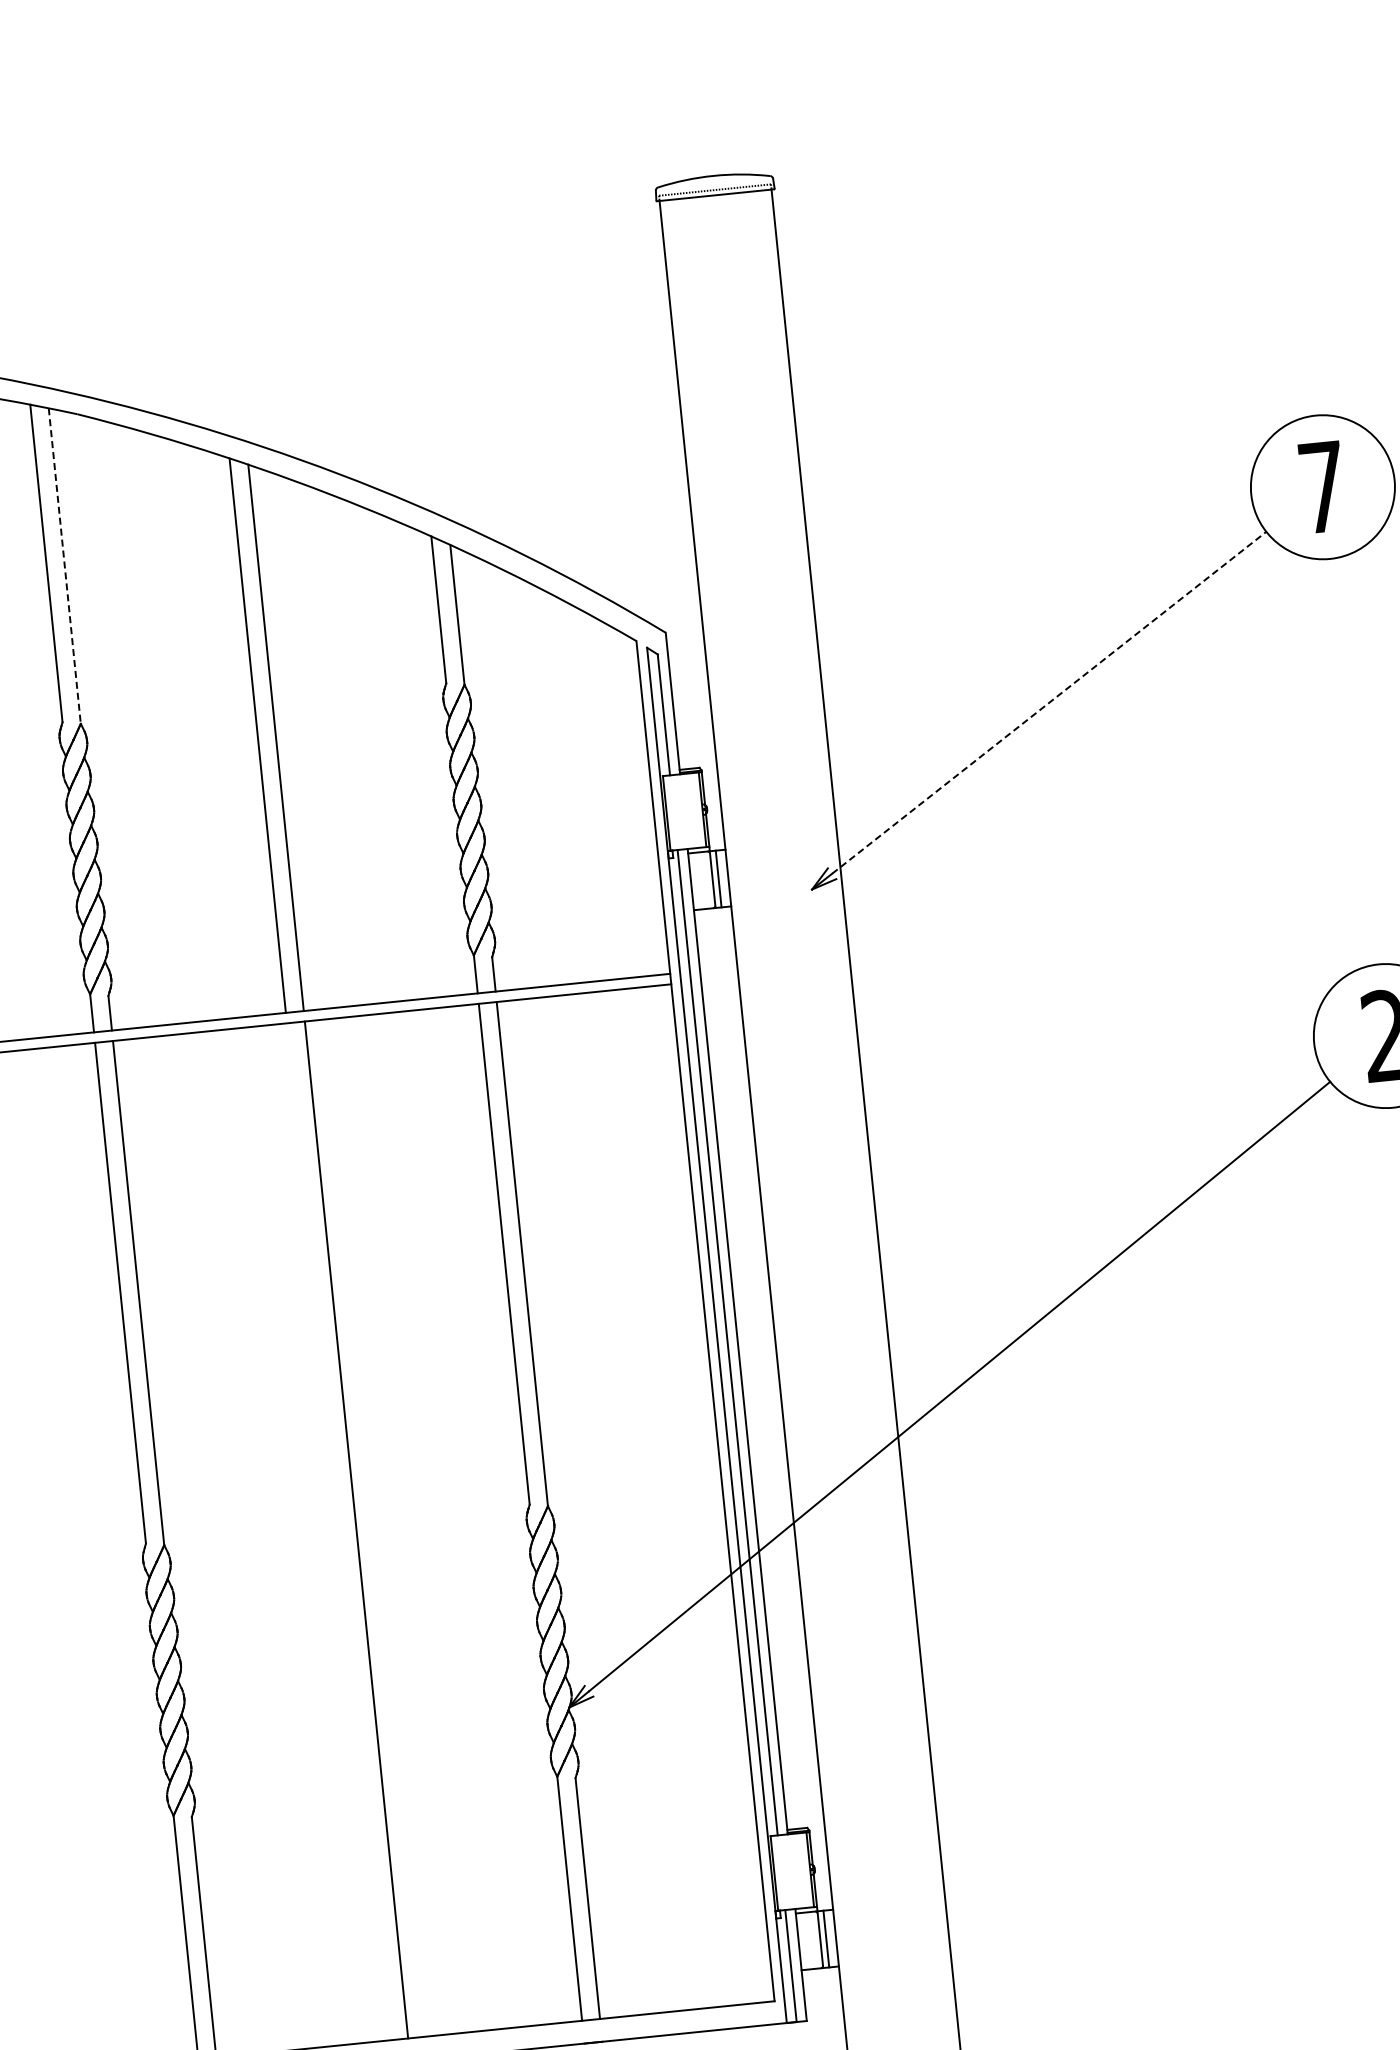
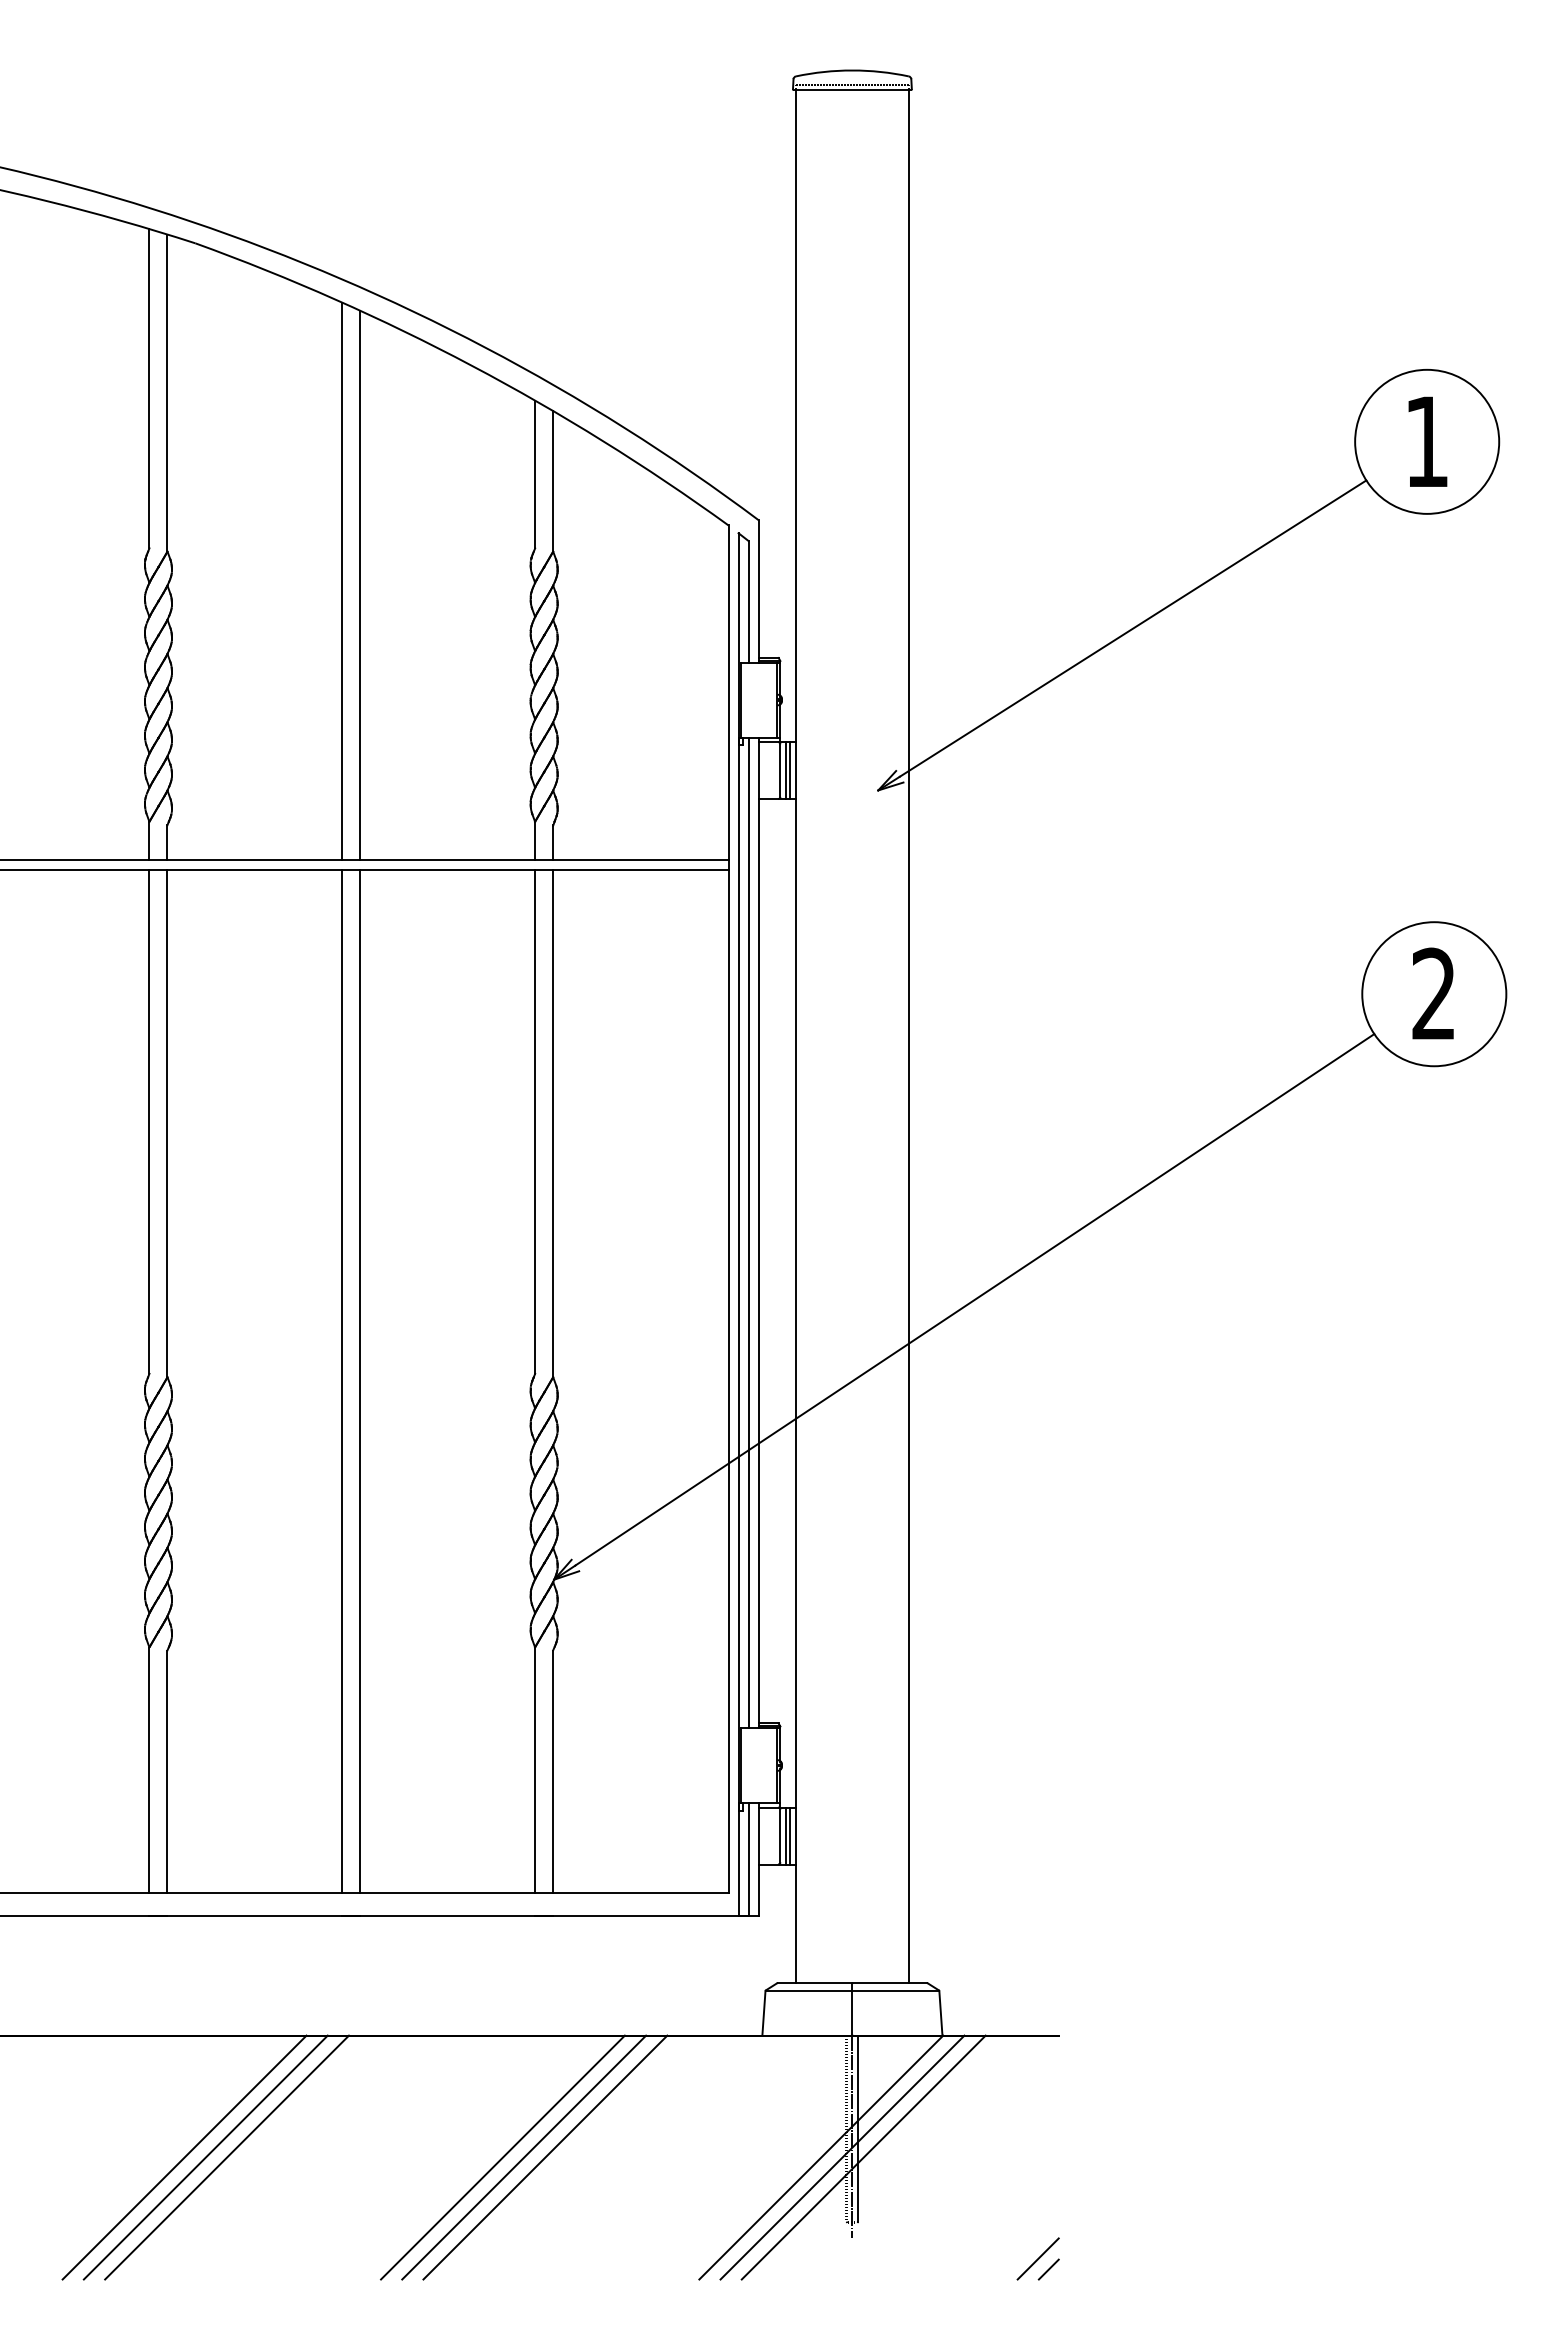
text: (1322, 486) -> (1426, 441), 7 -> 1
line: (64, 566) -> (167, 393), dashed -> solid
line: (1049, 702) -> (1133, 628), dashed -> solid
line: (722, 878) -> (790, 770), added
line: (338, 1531) -> (342, 1381), added
line: (830, 1938) -> (790, 1835), added

